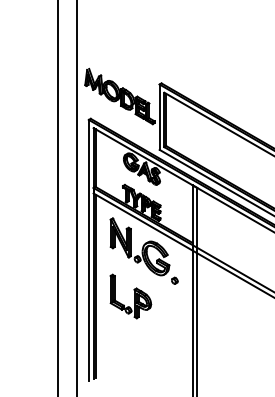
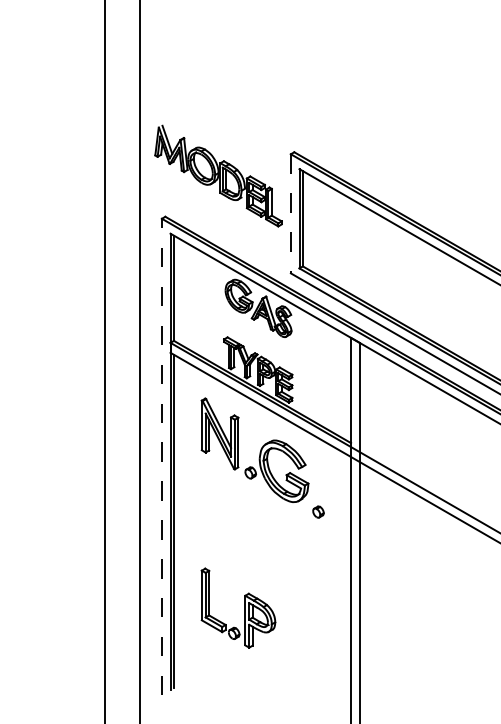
line: (159, 117) -> (290, 214), solid -> dashed
line: (88, 250) -> (161, 456), solid -> dashed
part: (130, 296) -> (237, 608), moved

